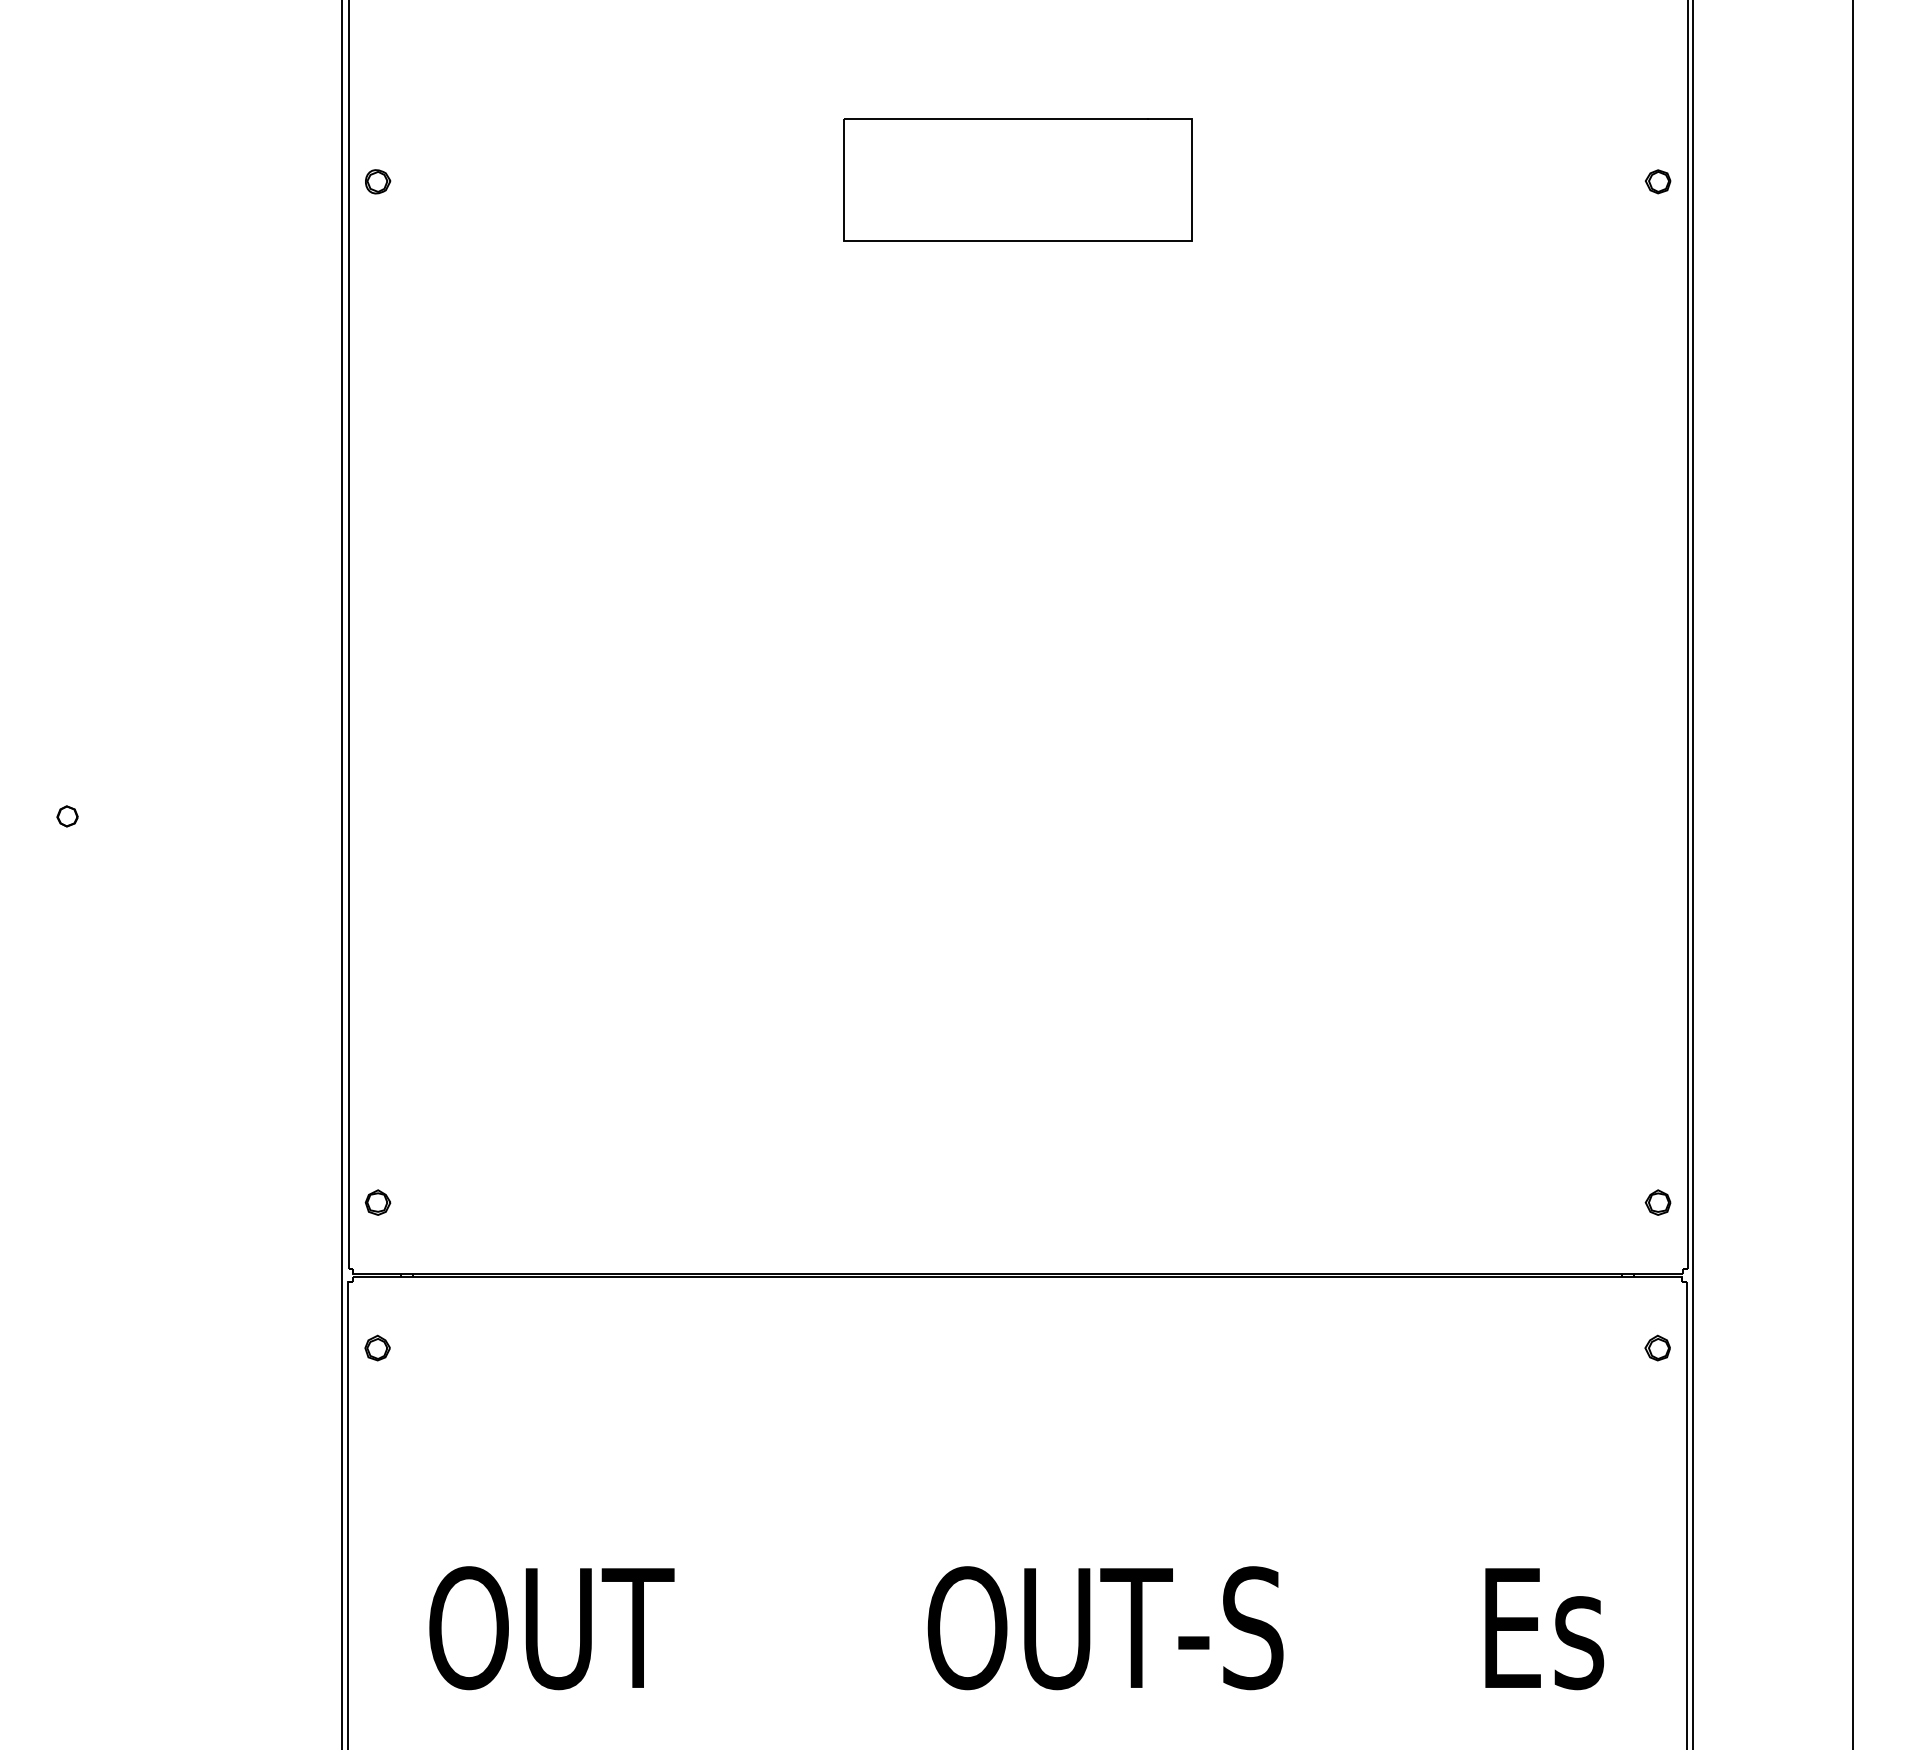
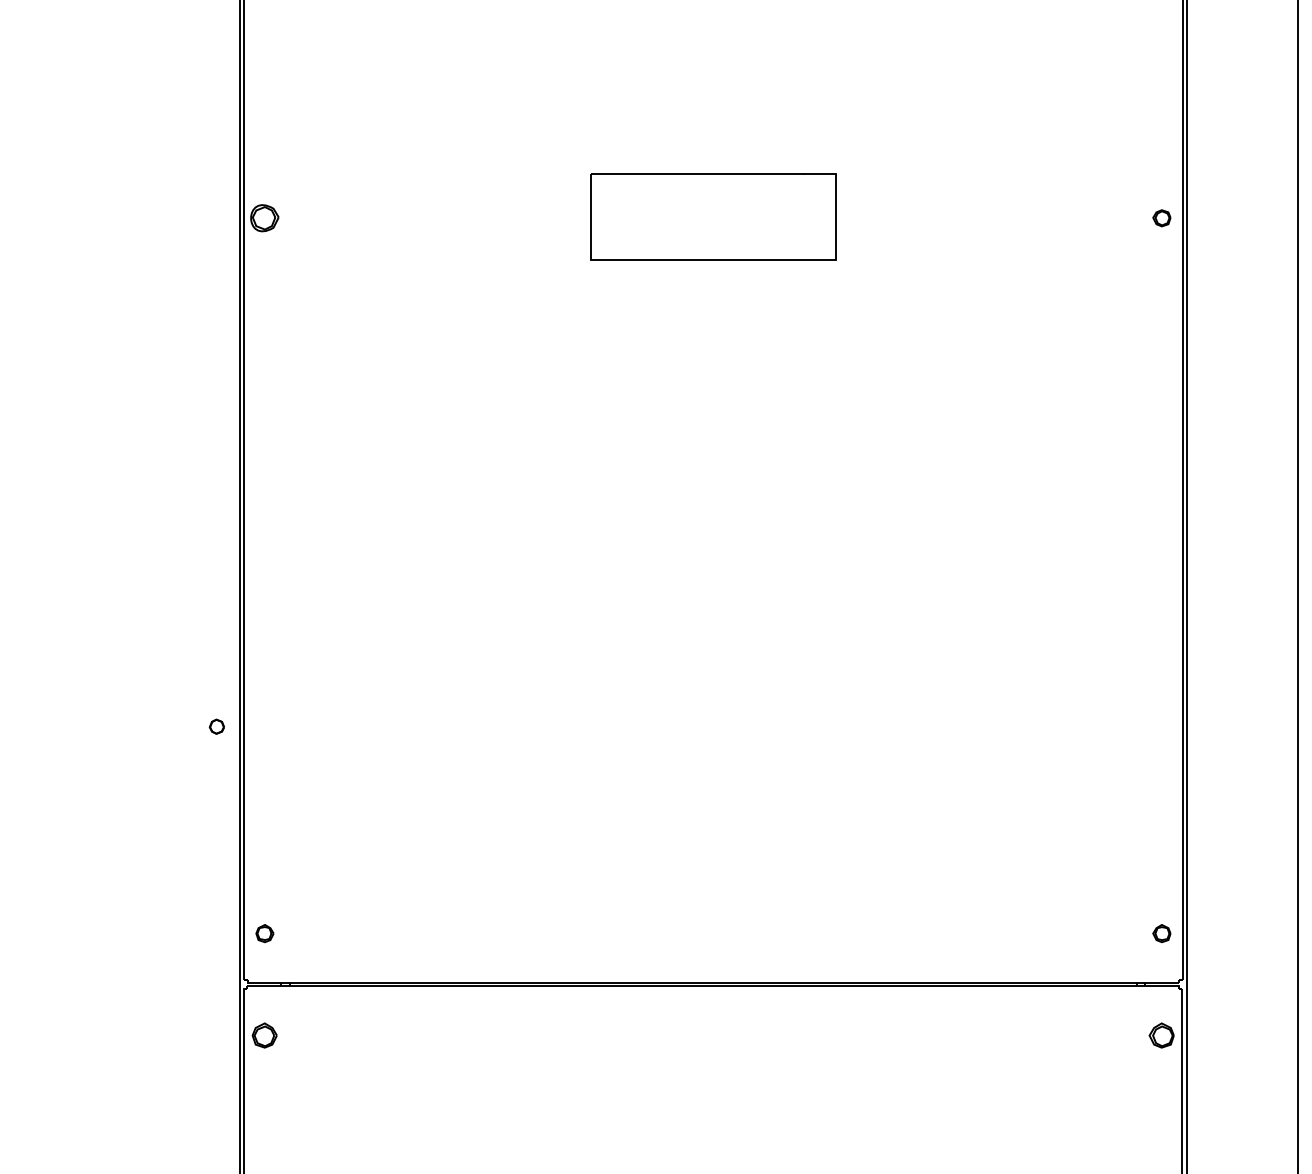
part: (378, 181) -> (265, 218), size x1.6
part: (67, 816) -> (216, 726), moved
part: (377, 1347) -> (264, 1035), size x1.4
part: (1657, 1347) -> (1161, 1035), size x1.4

